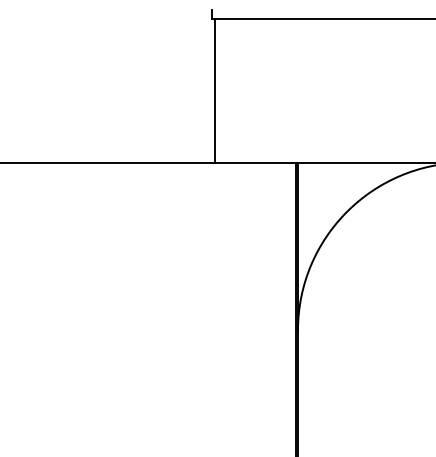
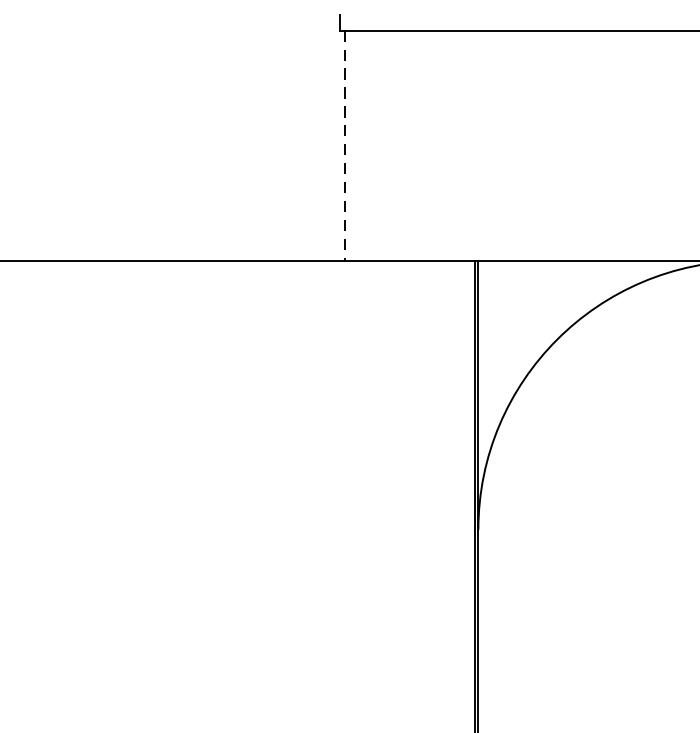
line: (214, 90) -> (344, 145), solid -> dashed

